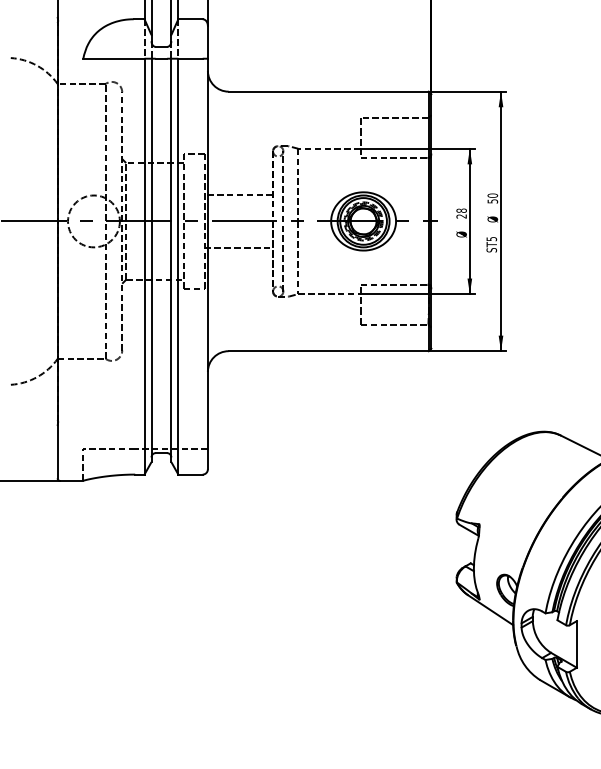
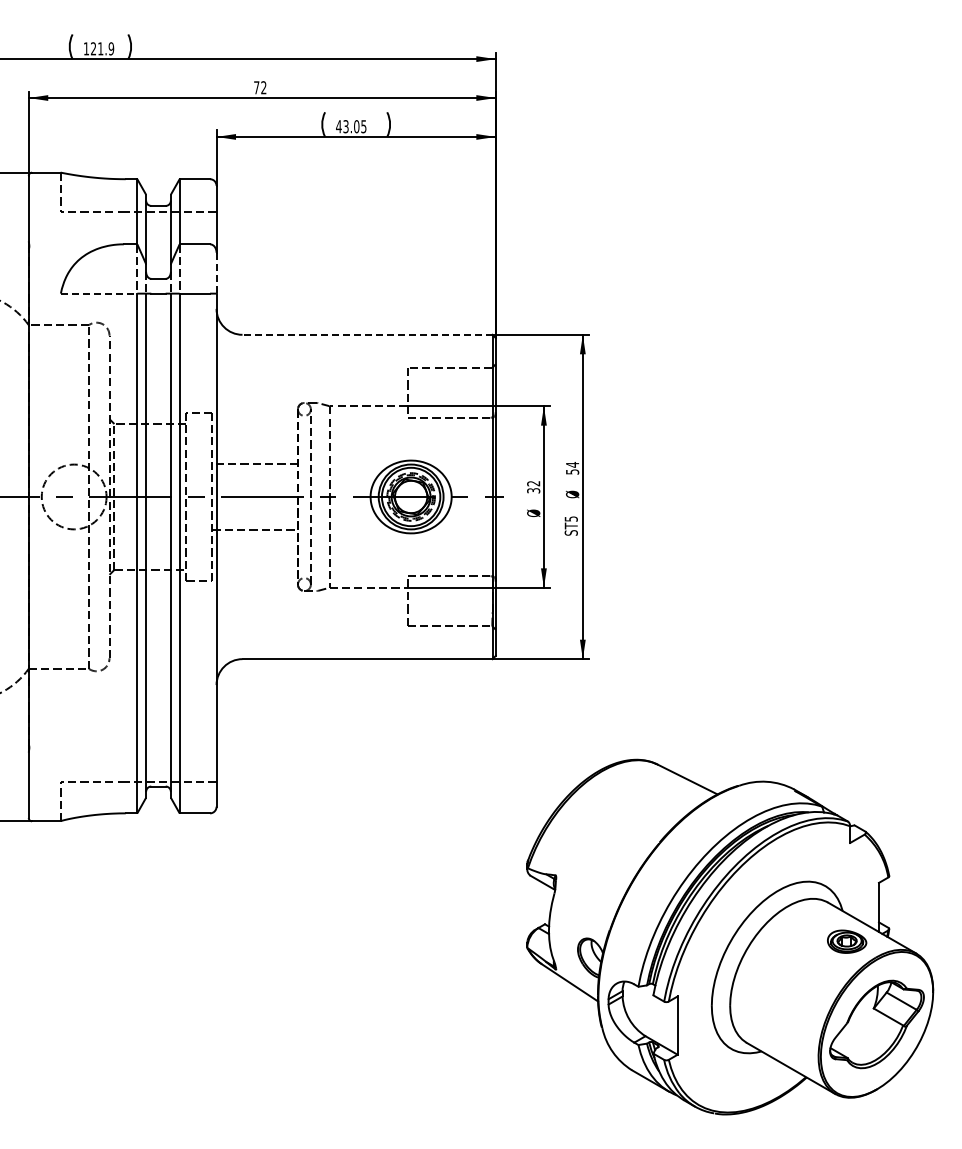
line: (207, 42) -> (216, 273), solid -> dashed
line: (114, 58) -> (99, 293), solid -> dashed
line: (328, 91) -> (367, 334), solid -> dashed
text: (492, 195) -> (572, 464), 50 -> 54
text: (461, 213) -> (533, 486), 28 -> 32

